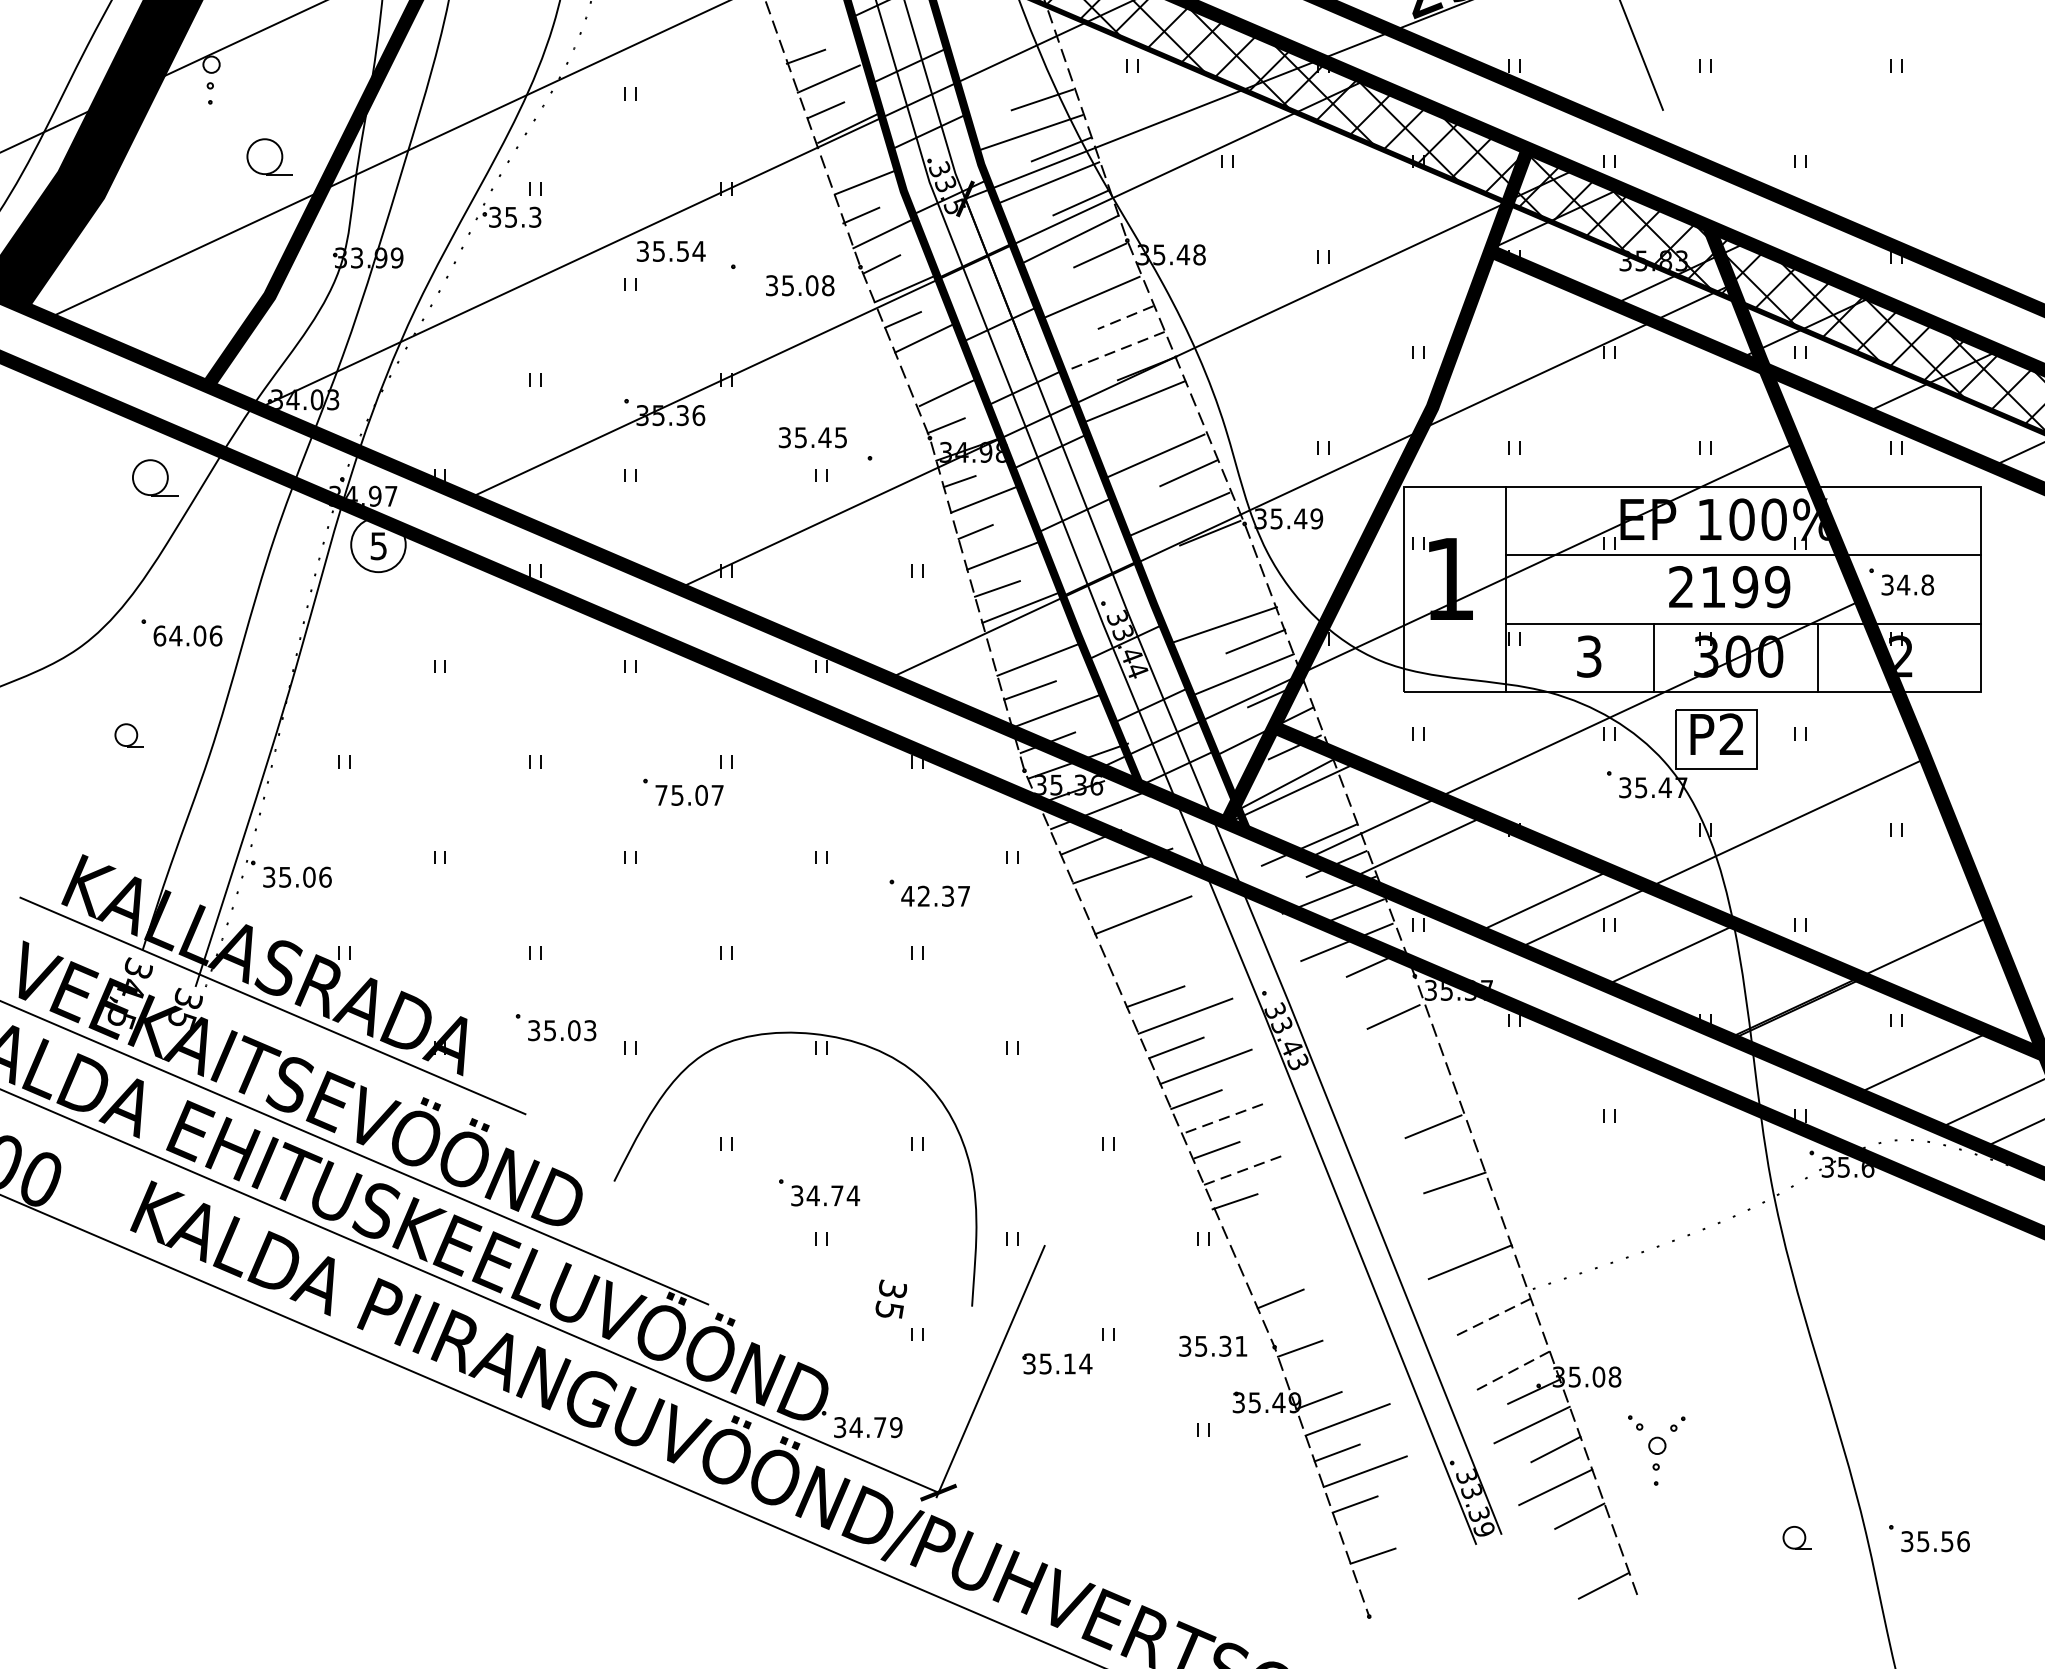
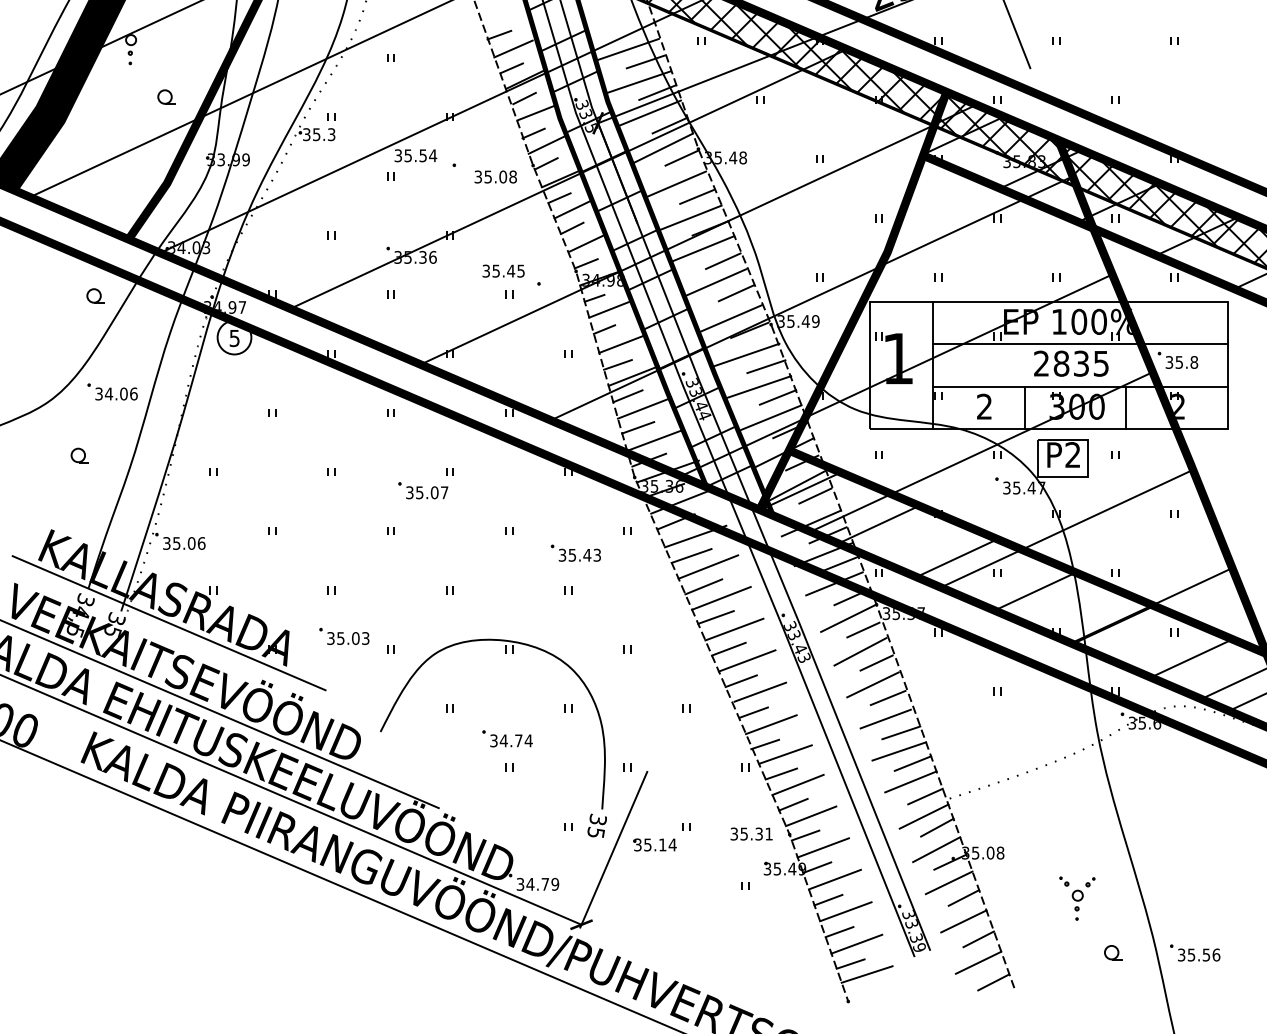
line: (1011, 79) -> (626, 49), added
part: (268, 155) -> (166, 96), size x0.62
line: (846, 158) -> (524, 98), added
line: (1125, 317) -> (697, 196), dashed -> solid
line: (1114, 352) -> (690, 218), dashed -> solid
line: (922, 368) -> (571, 228), added
line: (1167, 422) -> (723, 261), added
part: (154, 476) -> (95, 295), size x0.62
line: (1203, 572) -> (745, 354), added
text: (1903, 585) -> (1179, 362), 34.8 -> 35.8
text: (1745, 586) -> (1081, 363), 2199 -> 2835
line: (1237, 591) -> (766, 366), added
text: (158, 635) -> (98, 393), 64.06 -> 34.06
line: (1012, 639) -> (627, 396), added
text: (1589, 656) -> (984, 406), 3 -> 2
text: (660, 794) -> (409, 492), 75.07 -> 35.07
line: (1316, 799) -> (815, 495), added
text: (935, 895) -> (579, 554), 42.37 -> 35.43
line: (1116, 896) -> (691, 555), added
line: (1135, 946) -> (703, 586), added
line: (1164, 964) -> (721, 597), added
line: (1367, 998) -> (847, 618), added
line: (1388, 1051) -> (860, 651), added
line: (1414, 1069) -> (876, 662), added
line: (1408, 1104) -> (872, 684), added
line: (1227, 1117) -> (760, 692), dashed -> solid
line: (1429, 1159) -> (885, 718), added
line: (1245, 1169) -> (771, 724), dashed -> solid
line: (1451, 1213) -> (899, 751), added
line: (1267, 1217) -> (785, 754), added
line: (1472, 1232) -> (912, 763), added
line: (1261, 1248) -> (781, 773), added
line: (1287, 1266) -> (797, 784), added
line: (1493, 1285) -> (925, 796), added
text: (890, 1298) -> (596, 825), moved
line: (1309, 1317) -> (811, 816), added
line: (1490, 1317) -> (923, 816), dashed -> solid
line: (1513, 1335) -> (937, 827), added
line: (1327, 1367) -> (822, 847), added
line: (1511, 1371) -> (936, 849), dashed -> solid
part: (1656, 1450) -> (1077, 898), moved
line: (1382, 1522) -> (856, 943), added
line: (1579, 1553) -> (978, 962), added
line: (1398, 1572) -> (866, 974), added

